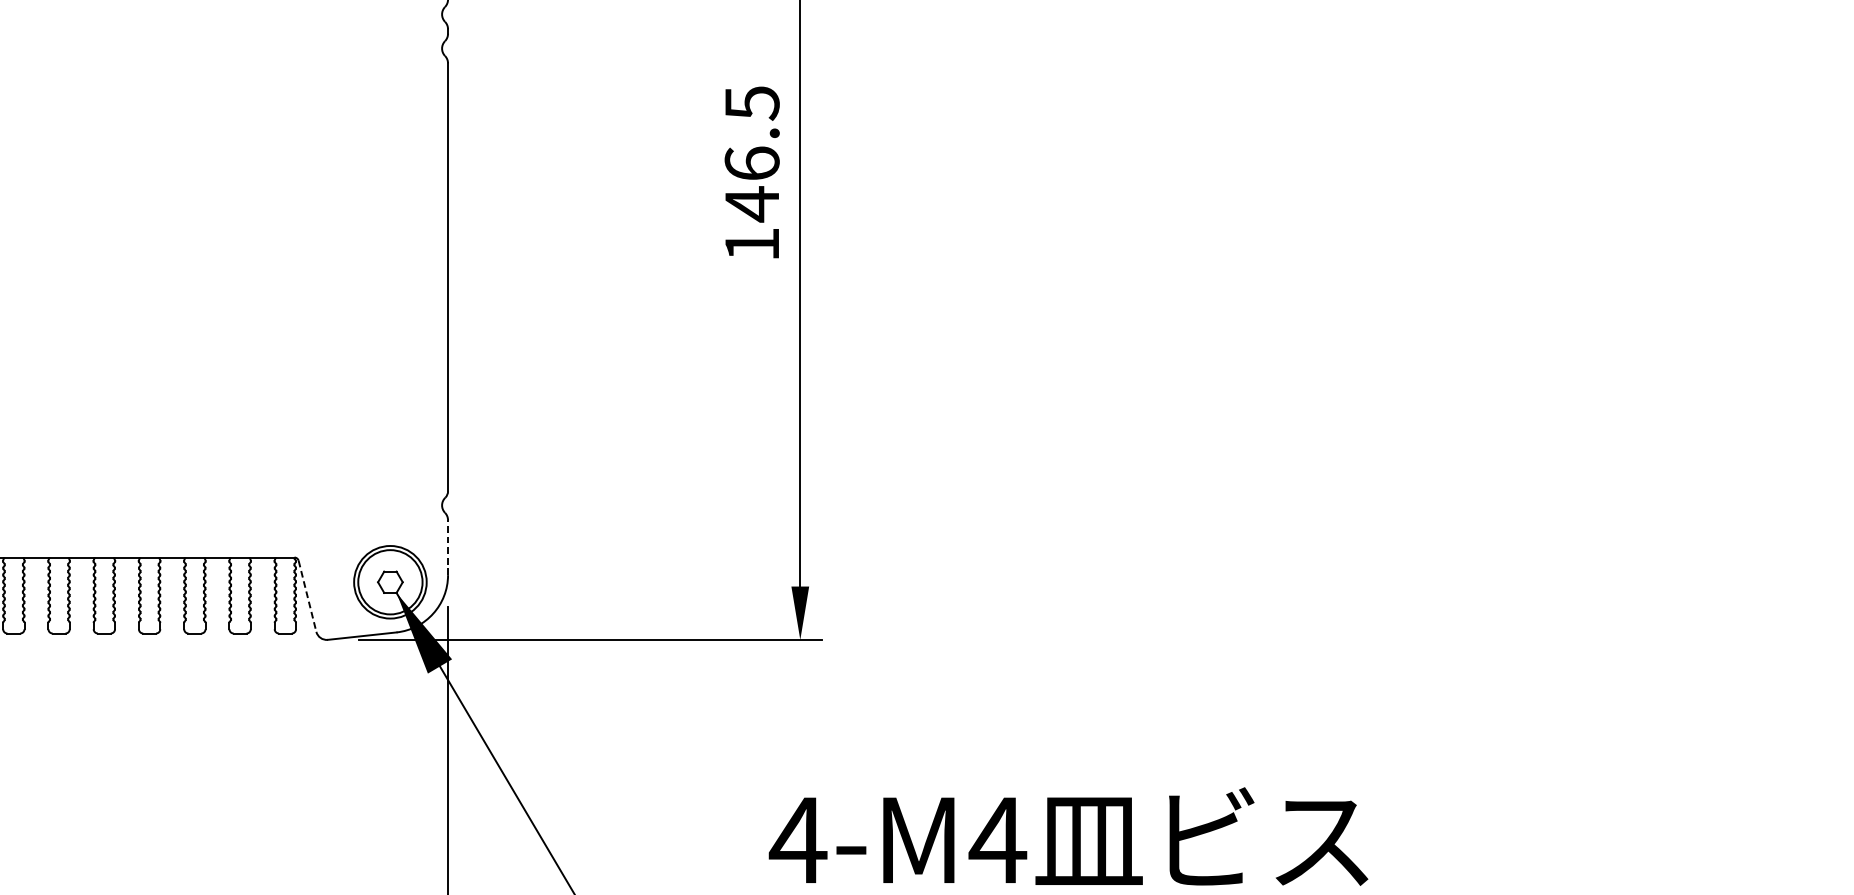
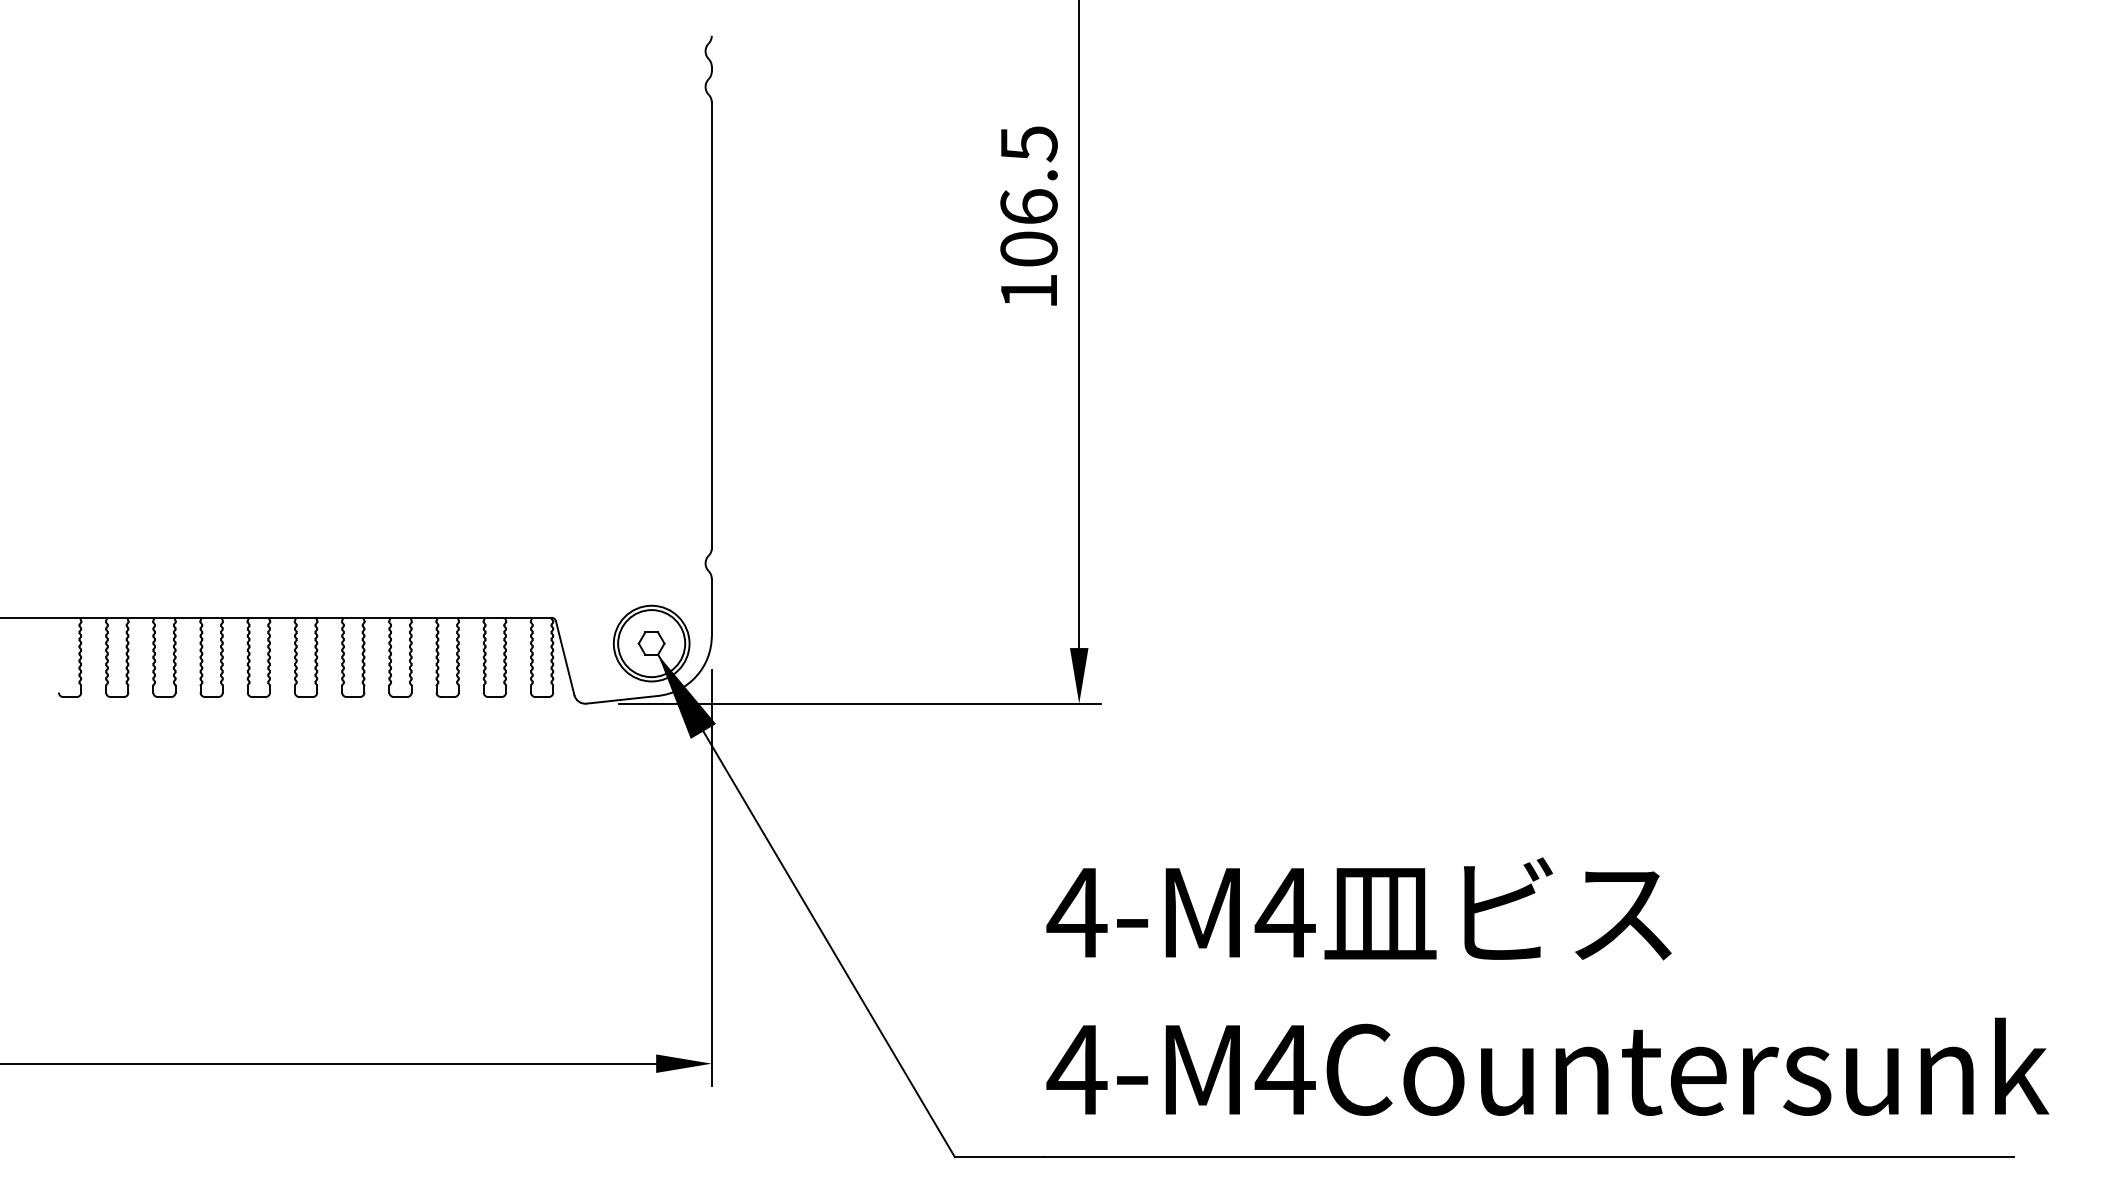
text: (751, 204) -> (1028, 249), 146.5 -> 106.5
line: (447, 547) -> (711, 607), dashed -> solid
line: (307, 596) -> (565, 658), dashed -> solid

